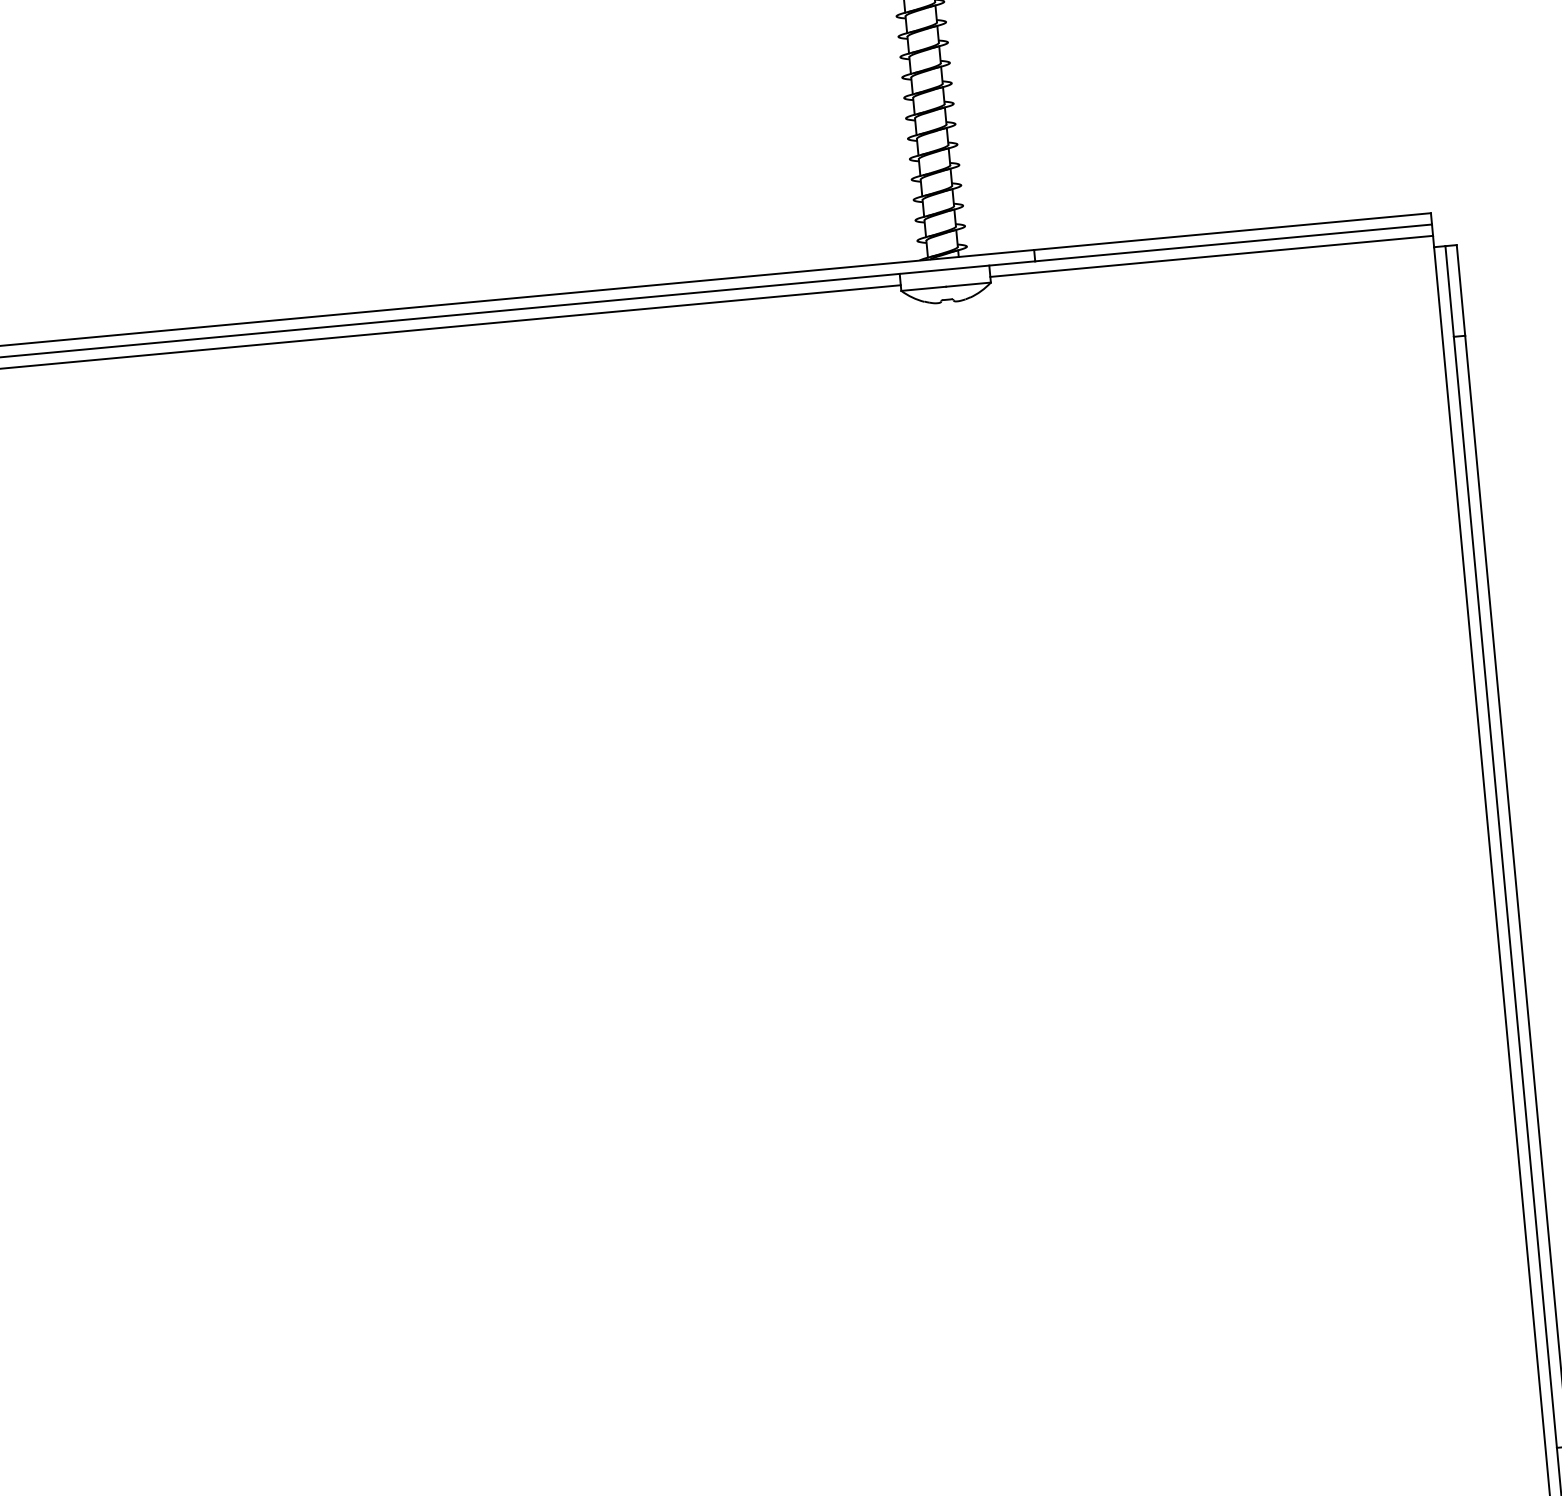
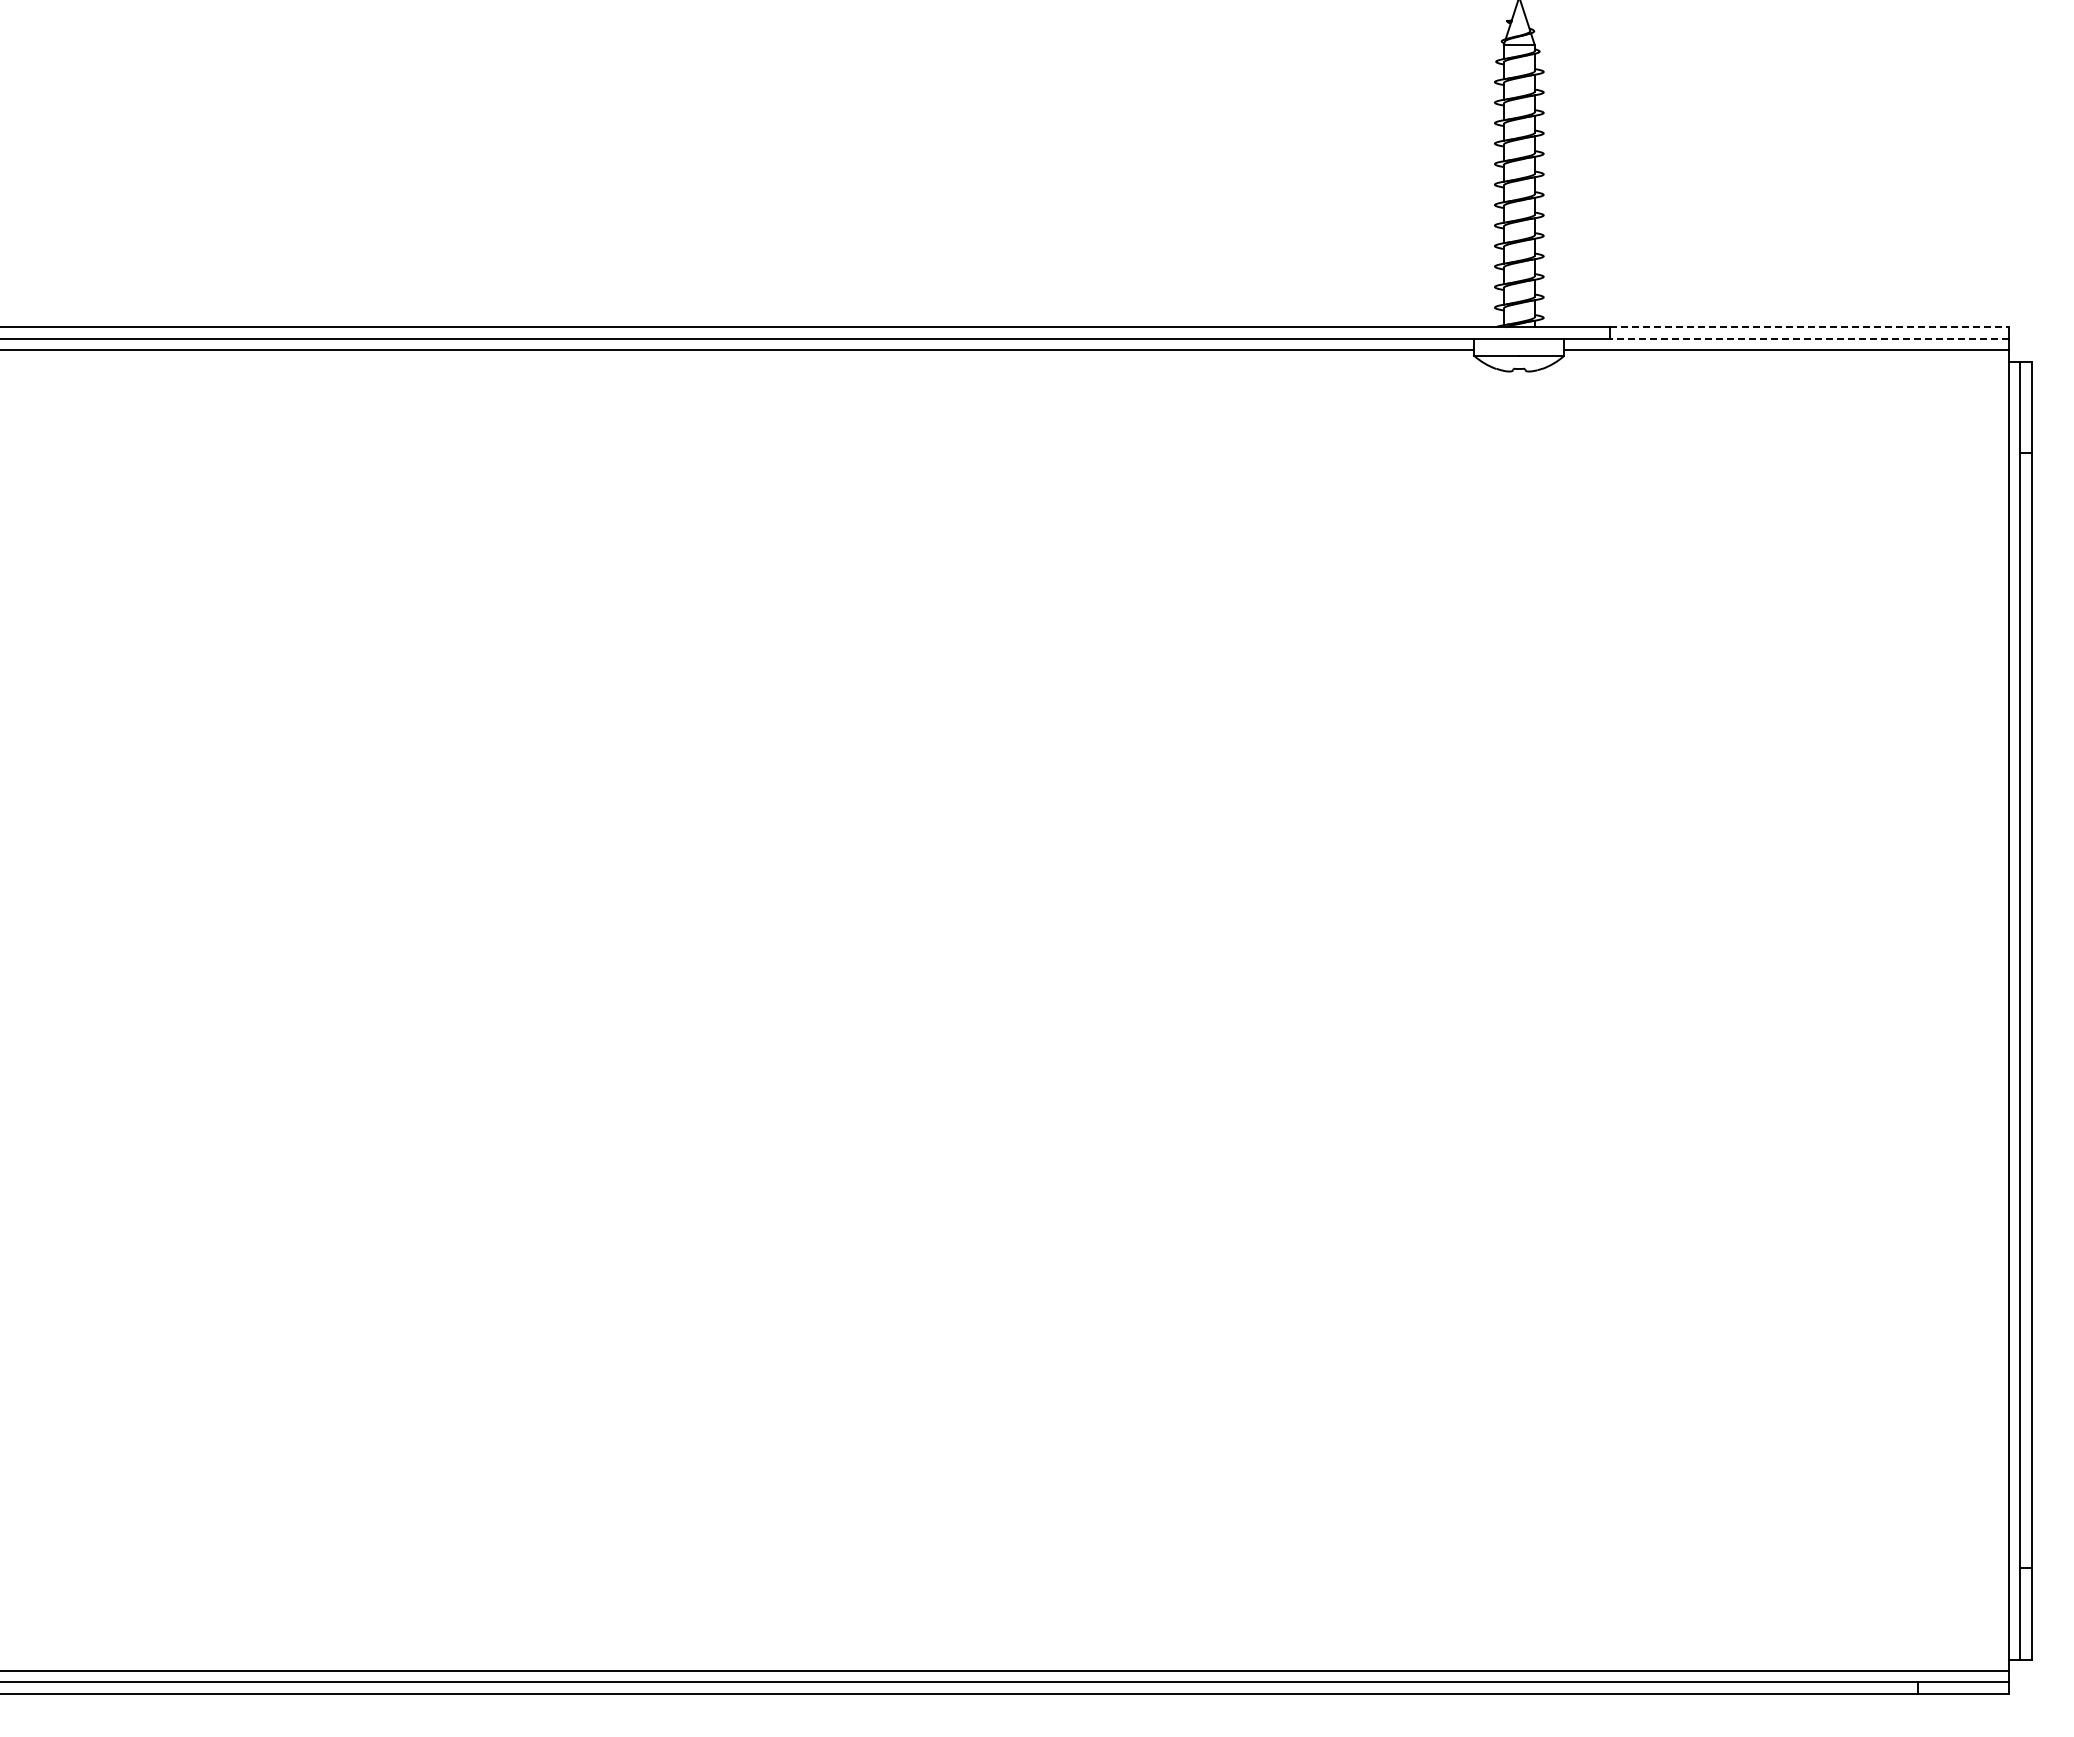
line: (1233, 231) -> (1810, 327), solid -> dashed
line: (1233, 242) -> (1809, 338), solid -> dashed

